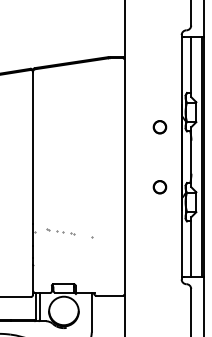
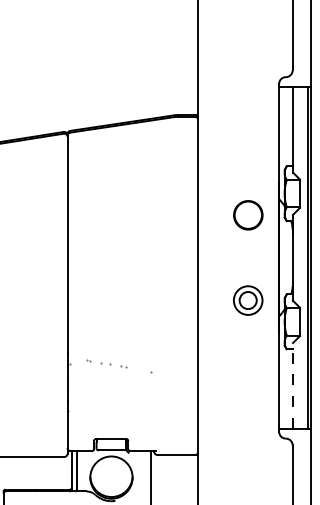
circle: (159, 126) -> (247, 214), size x1.6
circle: (160, 187) -> (248, 300), size x1.6
line: (191, 246) -> (293, 385), solid -> dashed

